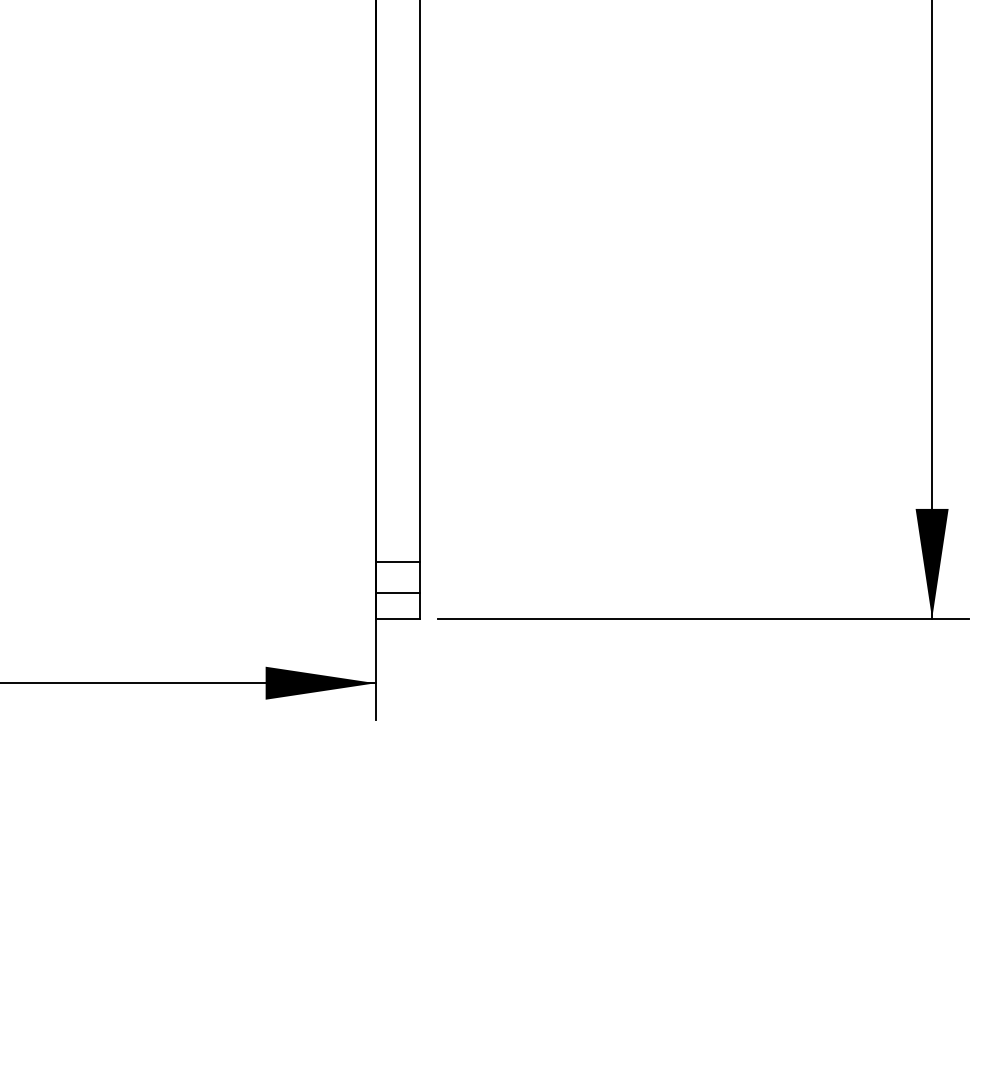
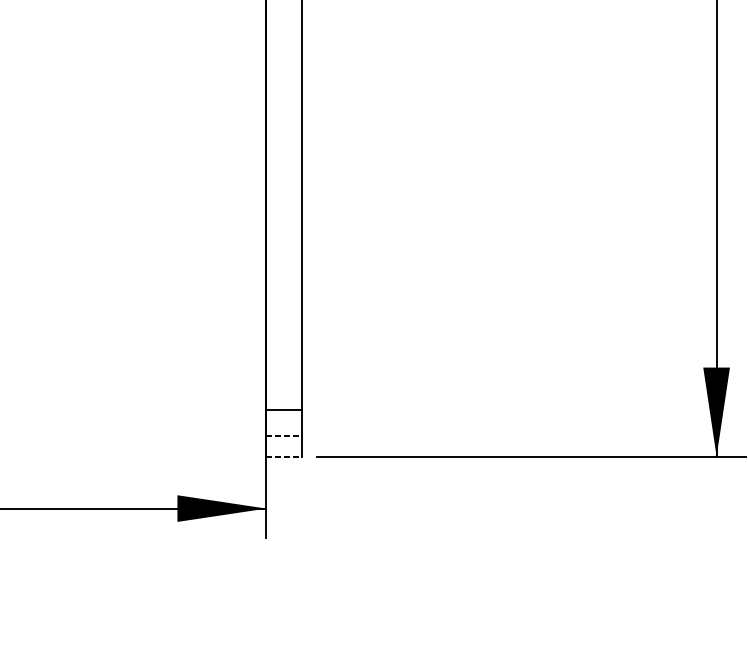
line: (397, 593) -> (284, 435), solid -> dashed
line: (397, 618) -> (284, 456), solid -> dashed

